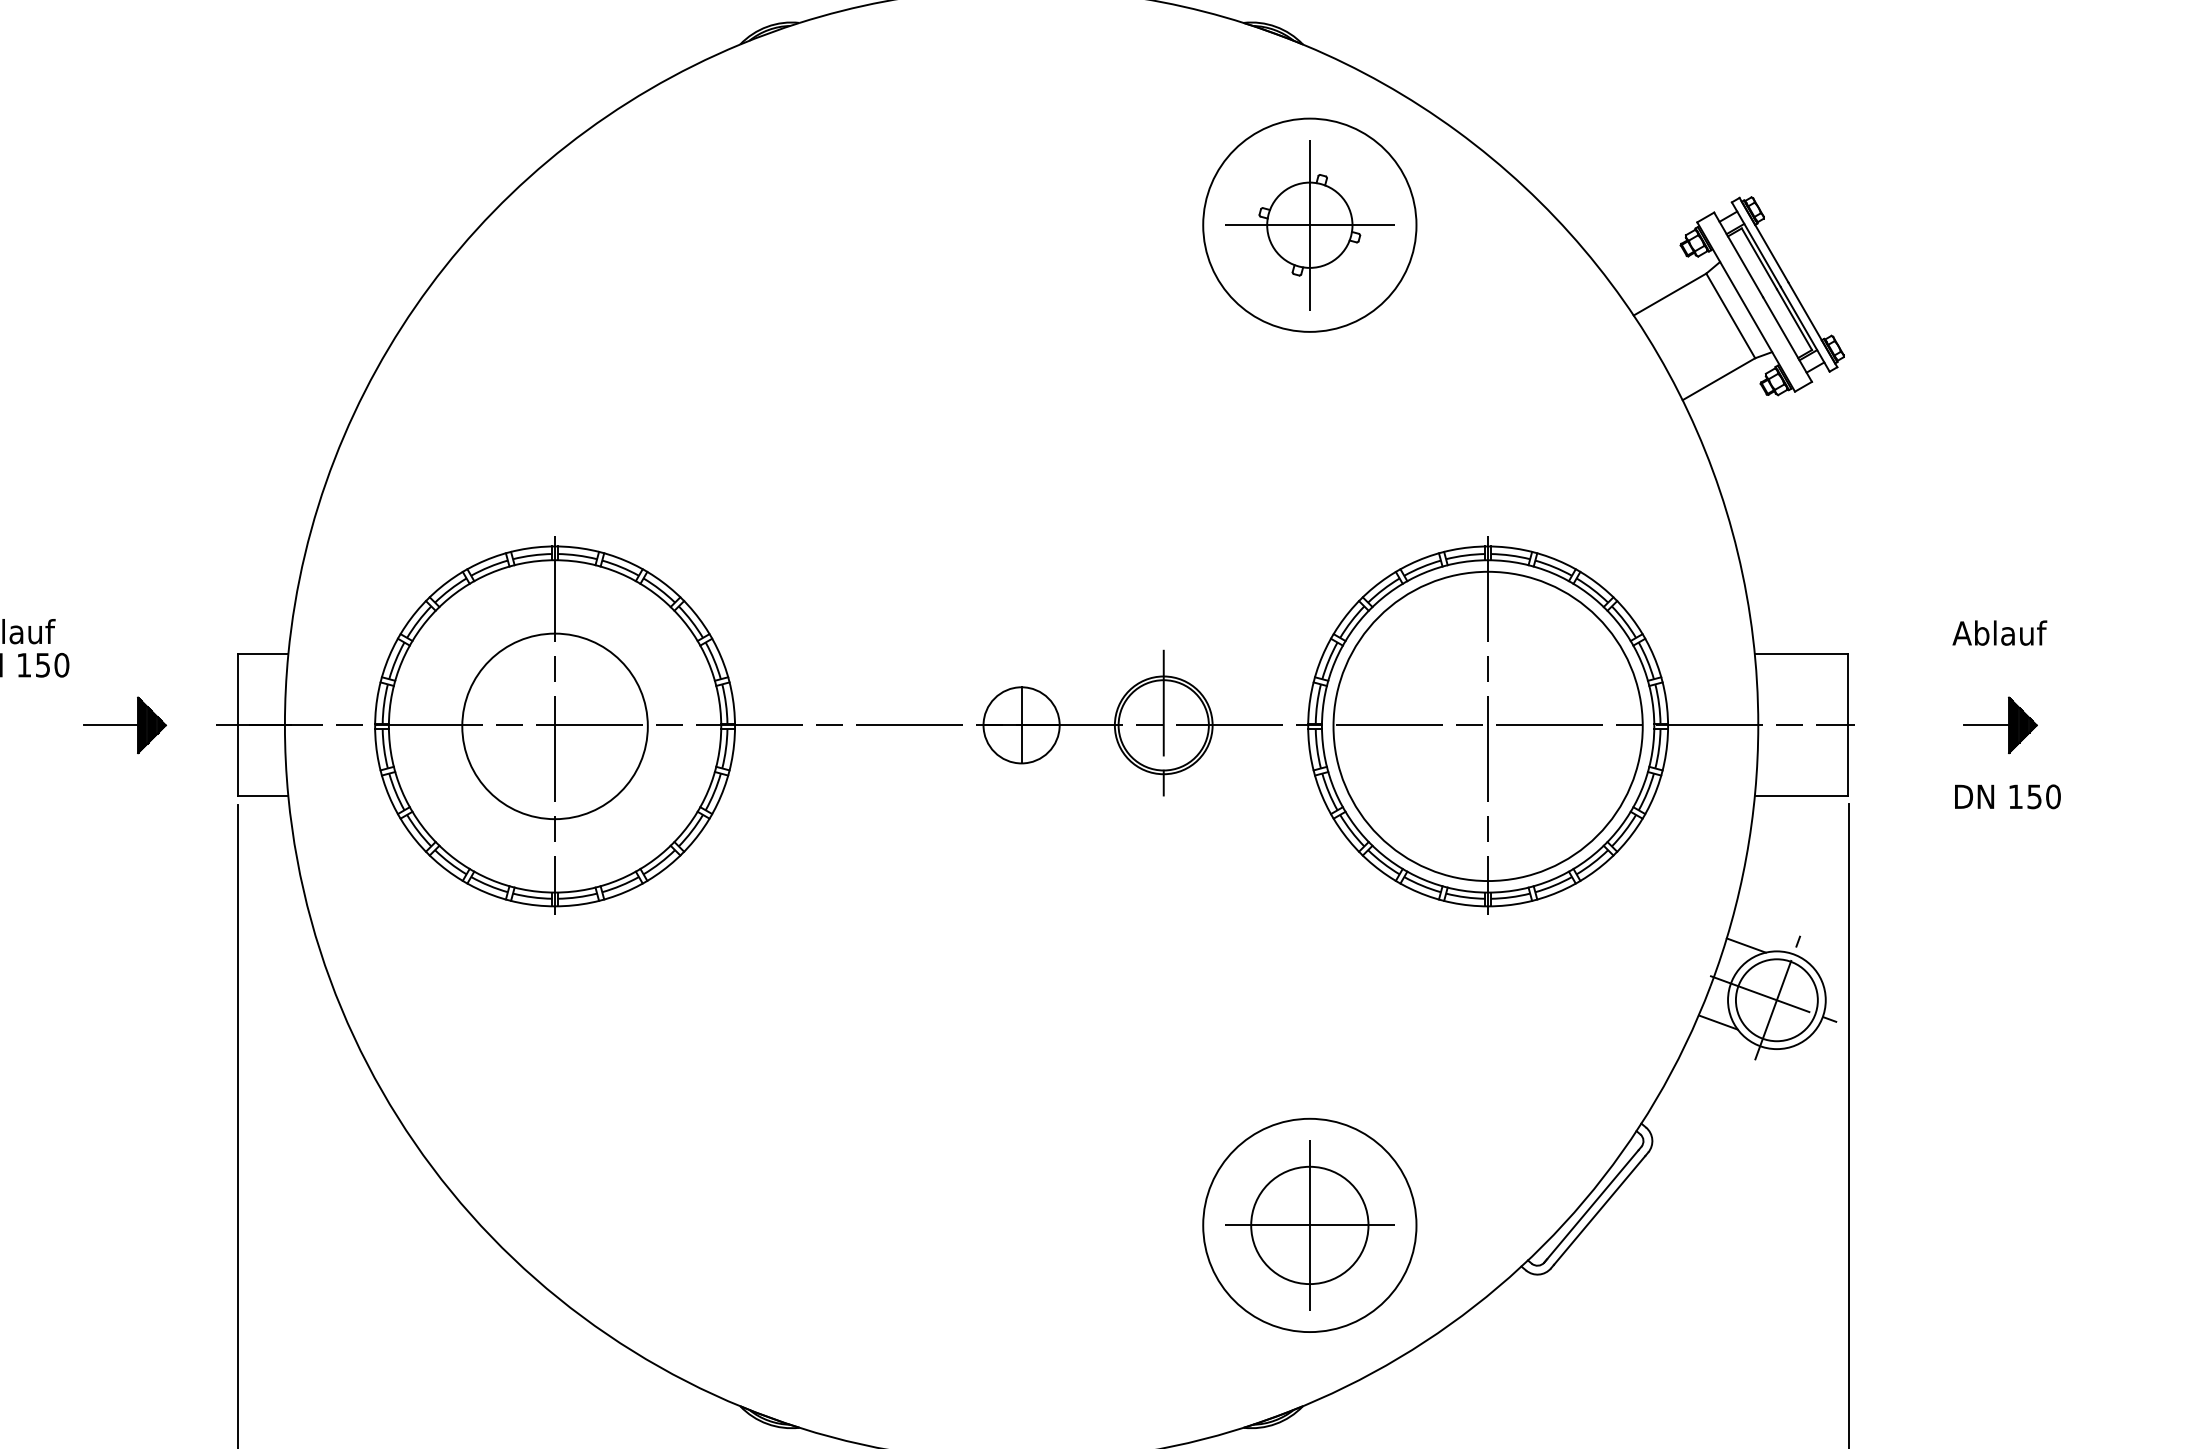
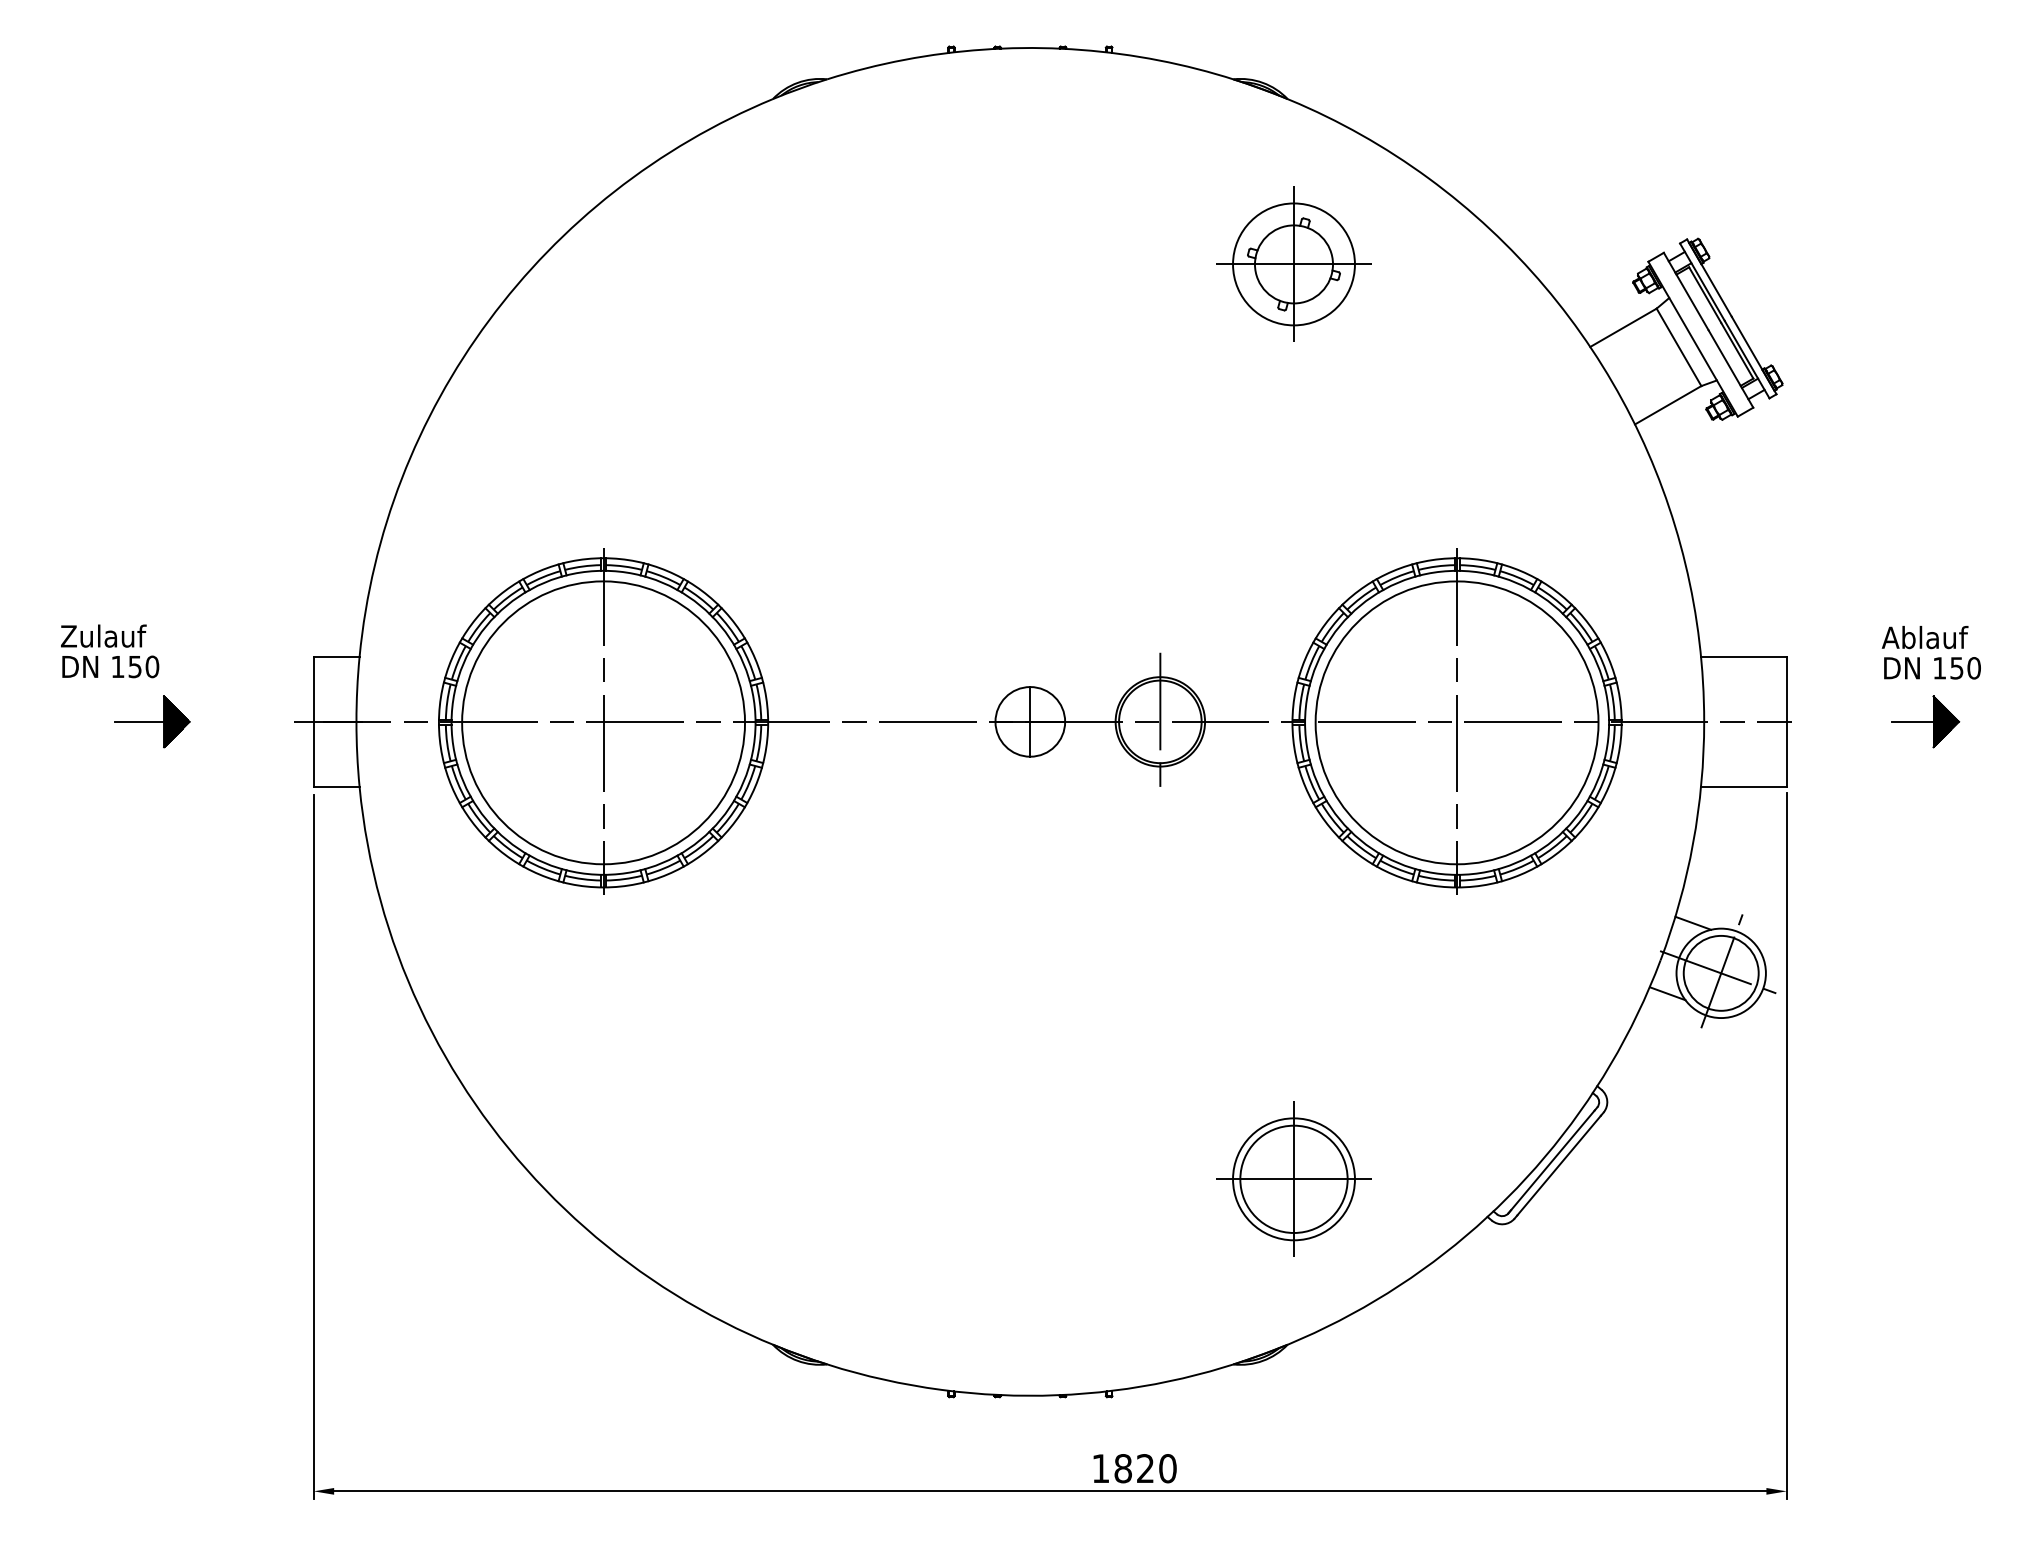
circle: (1309, 225) -> (1293, 264), size x0.62
part: (125, 724) -> (152, 721), moved
circle: (555, 726) -> (603, 722), size x1.67
text: (2007, 797) -> (1932, 668), moved
circle: (1309, 1225) -> (1293, 1179), size x0.62

